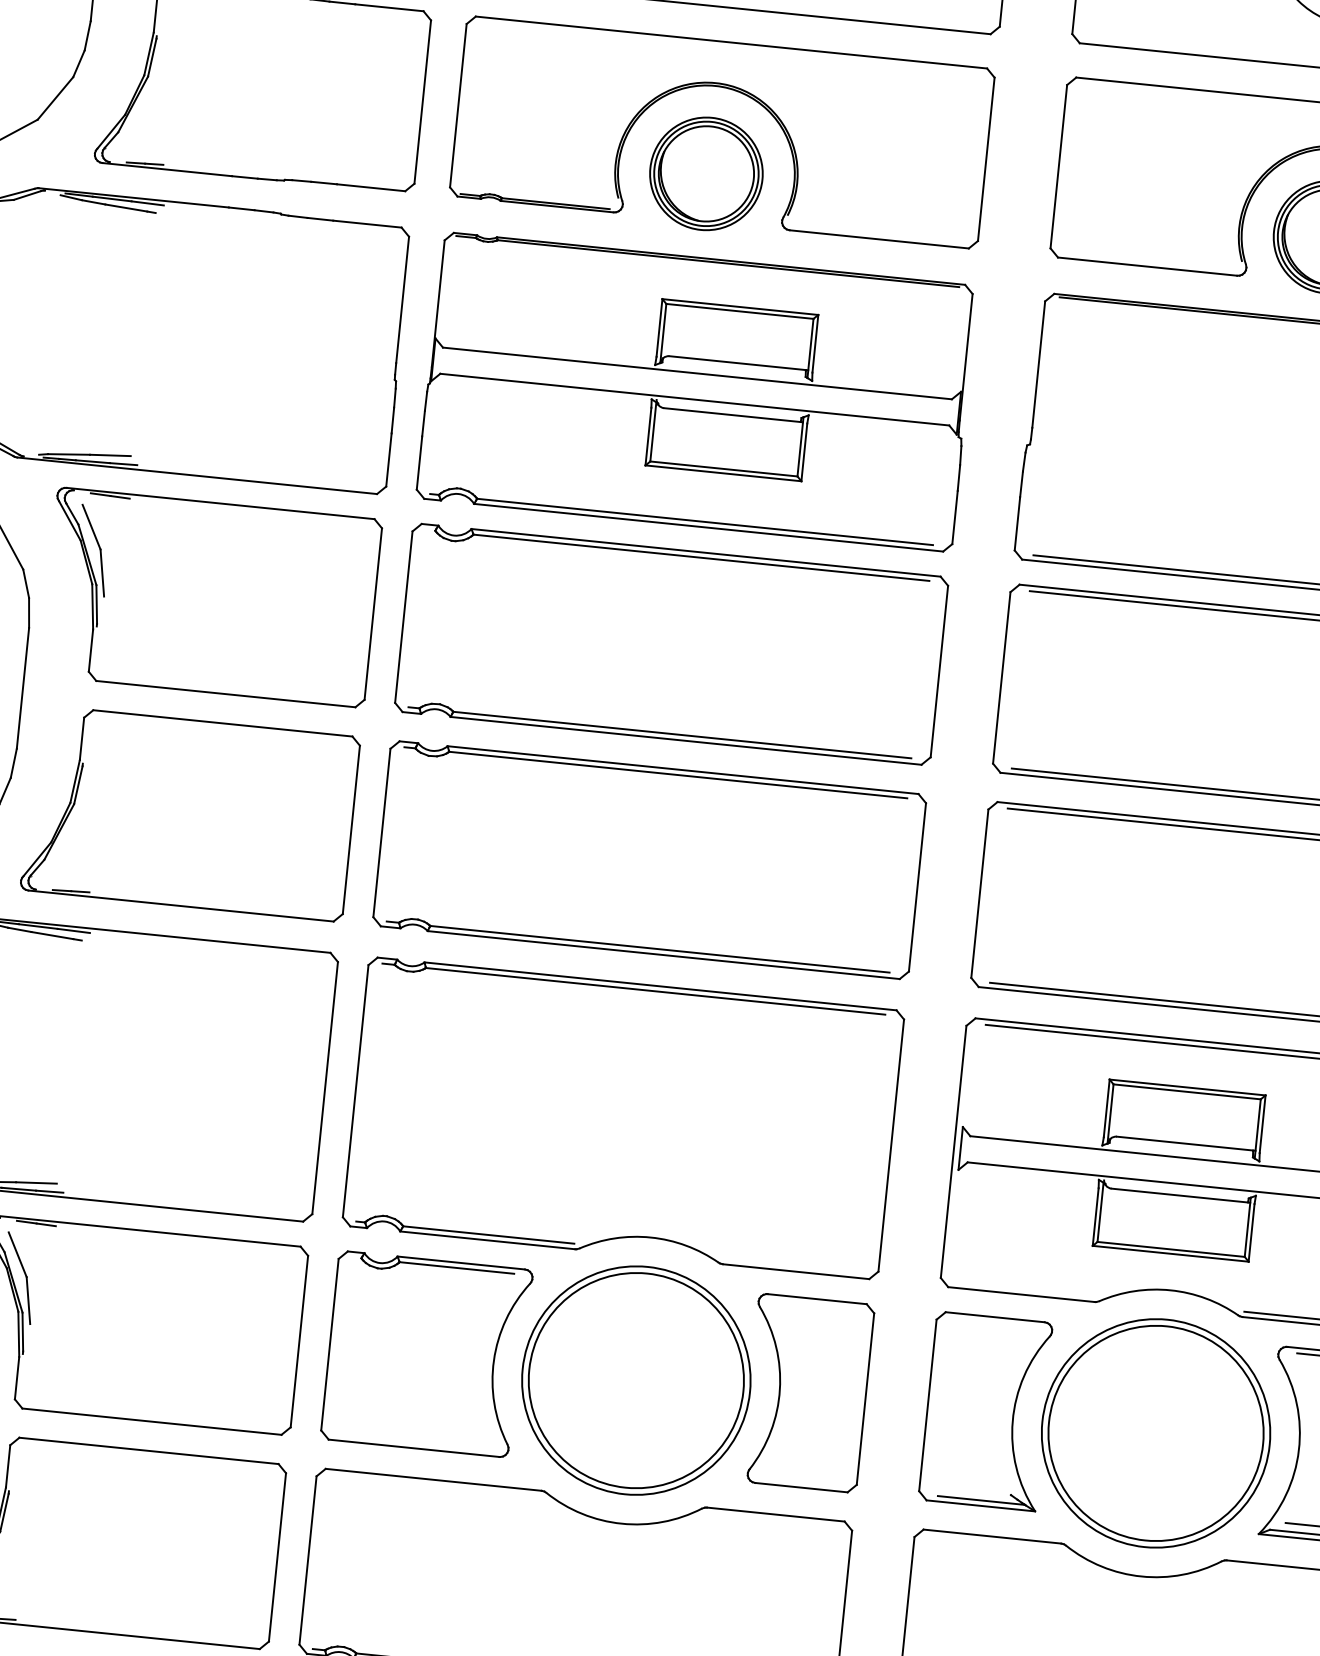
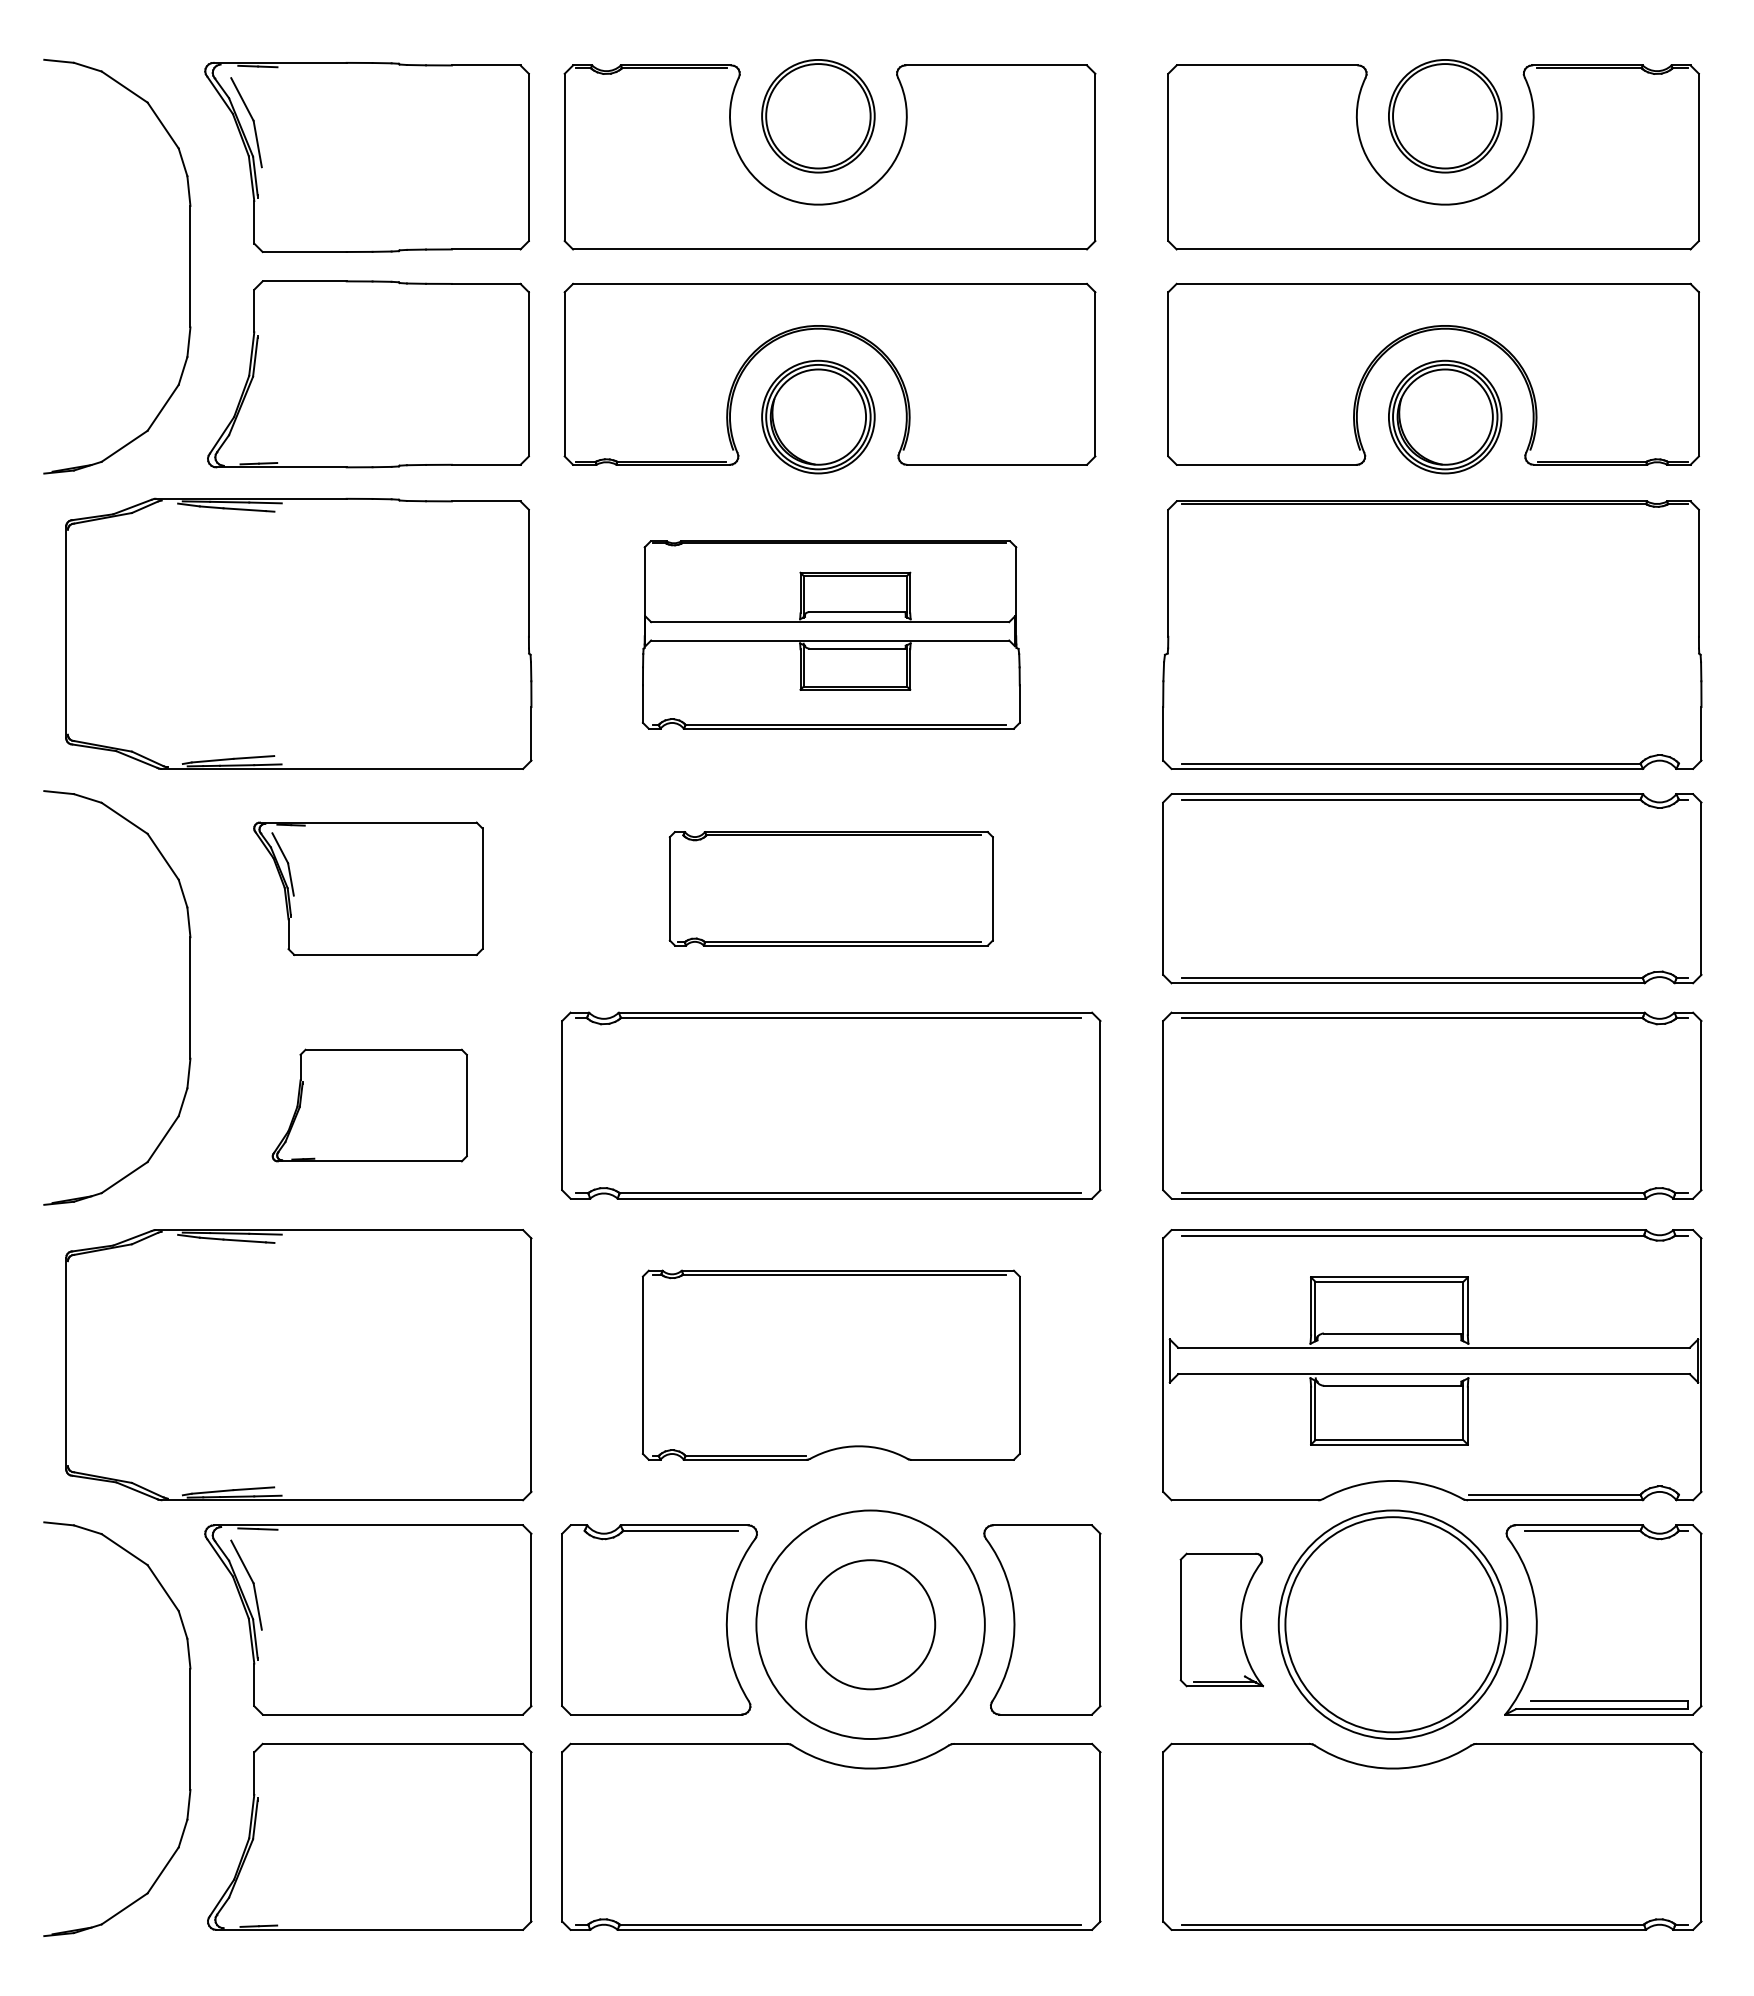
part: (697, 391) -> (831, 634), size x0.7
part: (211, 597) -> (368, 888), size x0.7
part: (671, 644) -> (831, 888), size x0.6
part: (190, 813) -> (369, 1105), size x0.6
part: (623, 1118) -> (831, 1365), size x0.7
circle: (636, 1380) -> (870, 1624), size x0.6
part: (985, 1410) -> (1221, 1619), size x0.7

